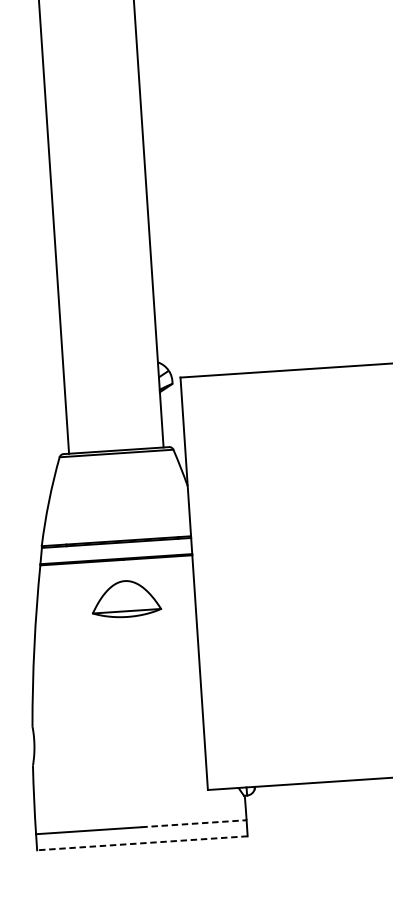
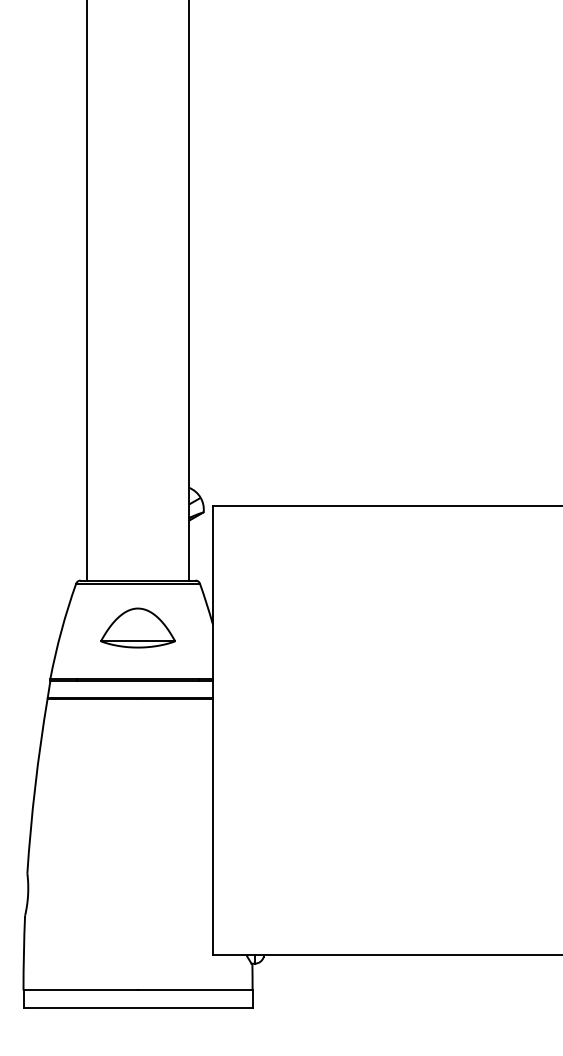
part: (125, 598) -> (137, 627), moved
line: (194, 823) -> (195, 990), dashed -> solid
line: (142, 842) -> (138, 1007), dashed -> solid

